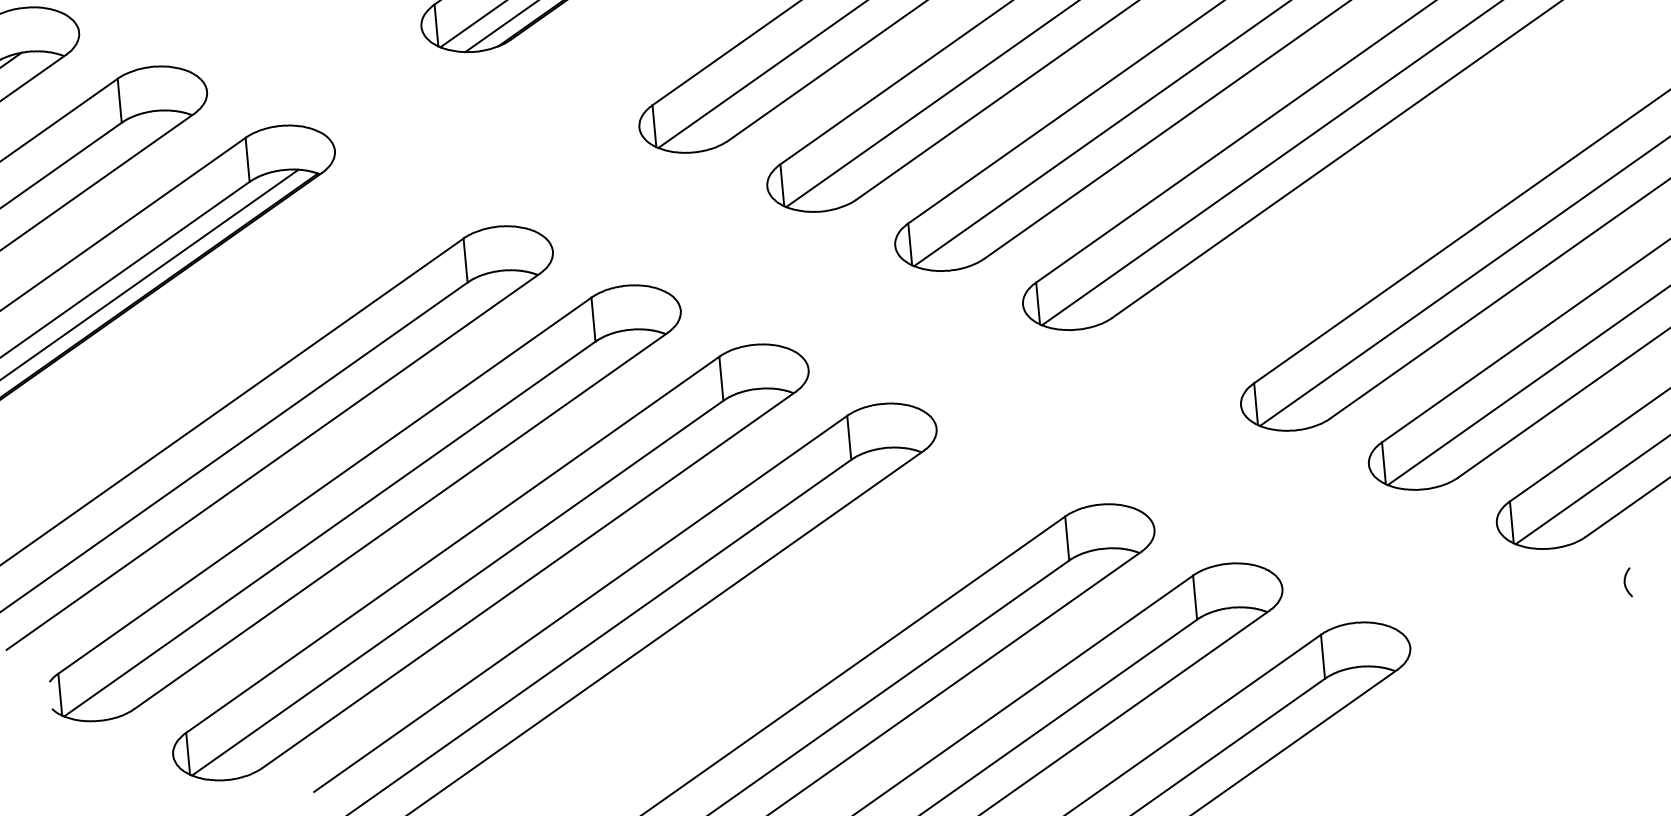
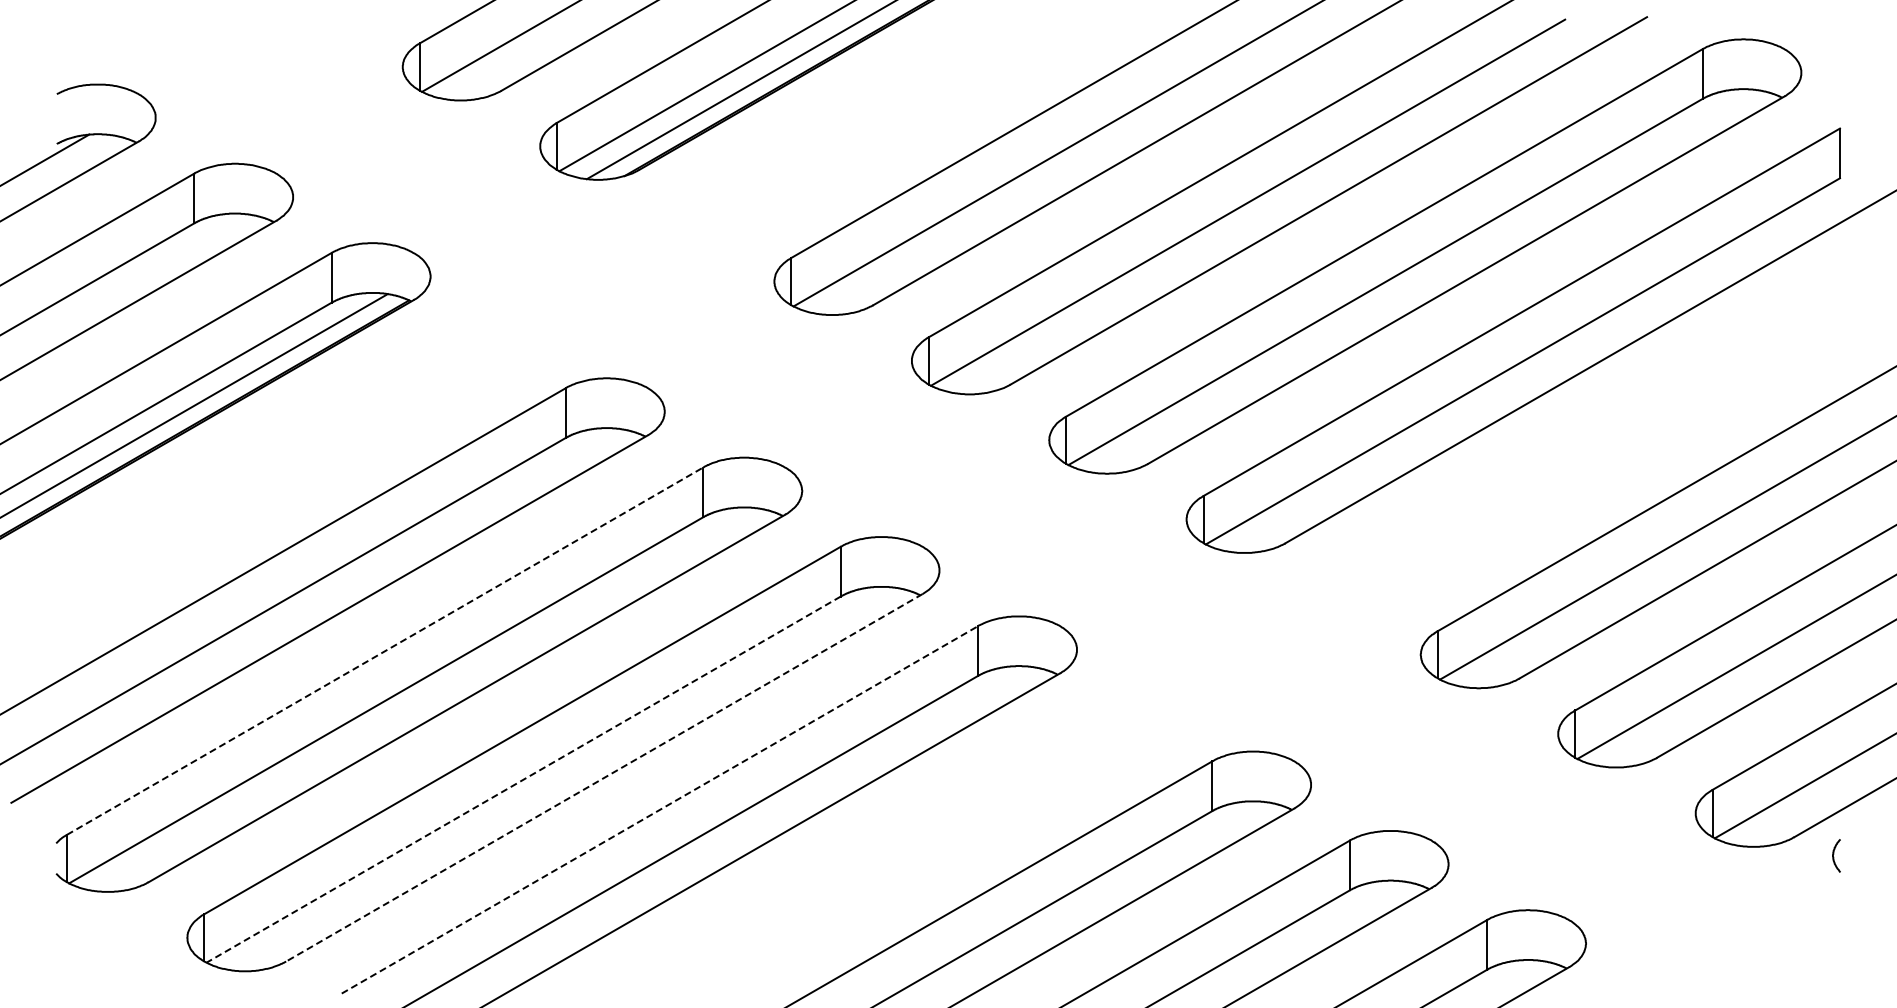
line: (325, 485) -> (385, 650), solid -> dashed
line: (528, 580) -> (603, 778), solid -> dashed
curve: (1625, 581) -> (1834, 854), moved
line: (457, 588) -> (523, 779), solid -> dashed
line: (581, 603) -> (660, 809), solid -> dashed

